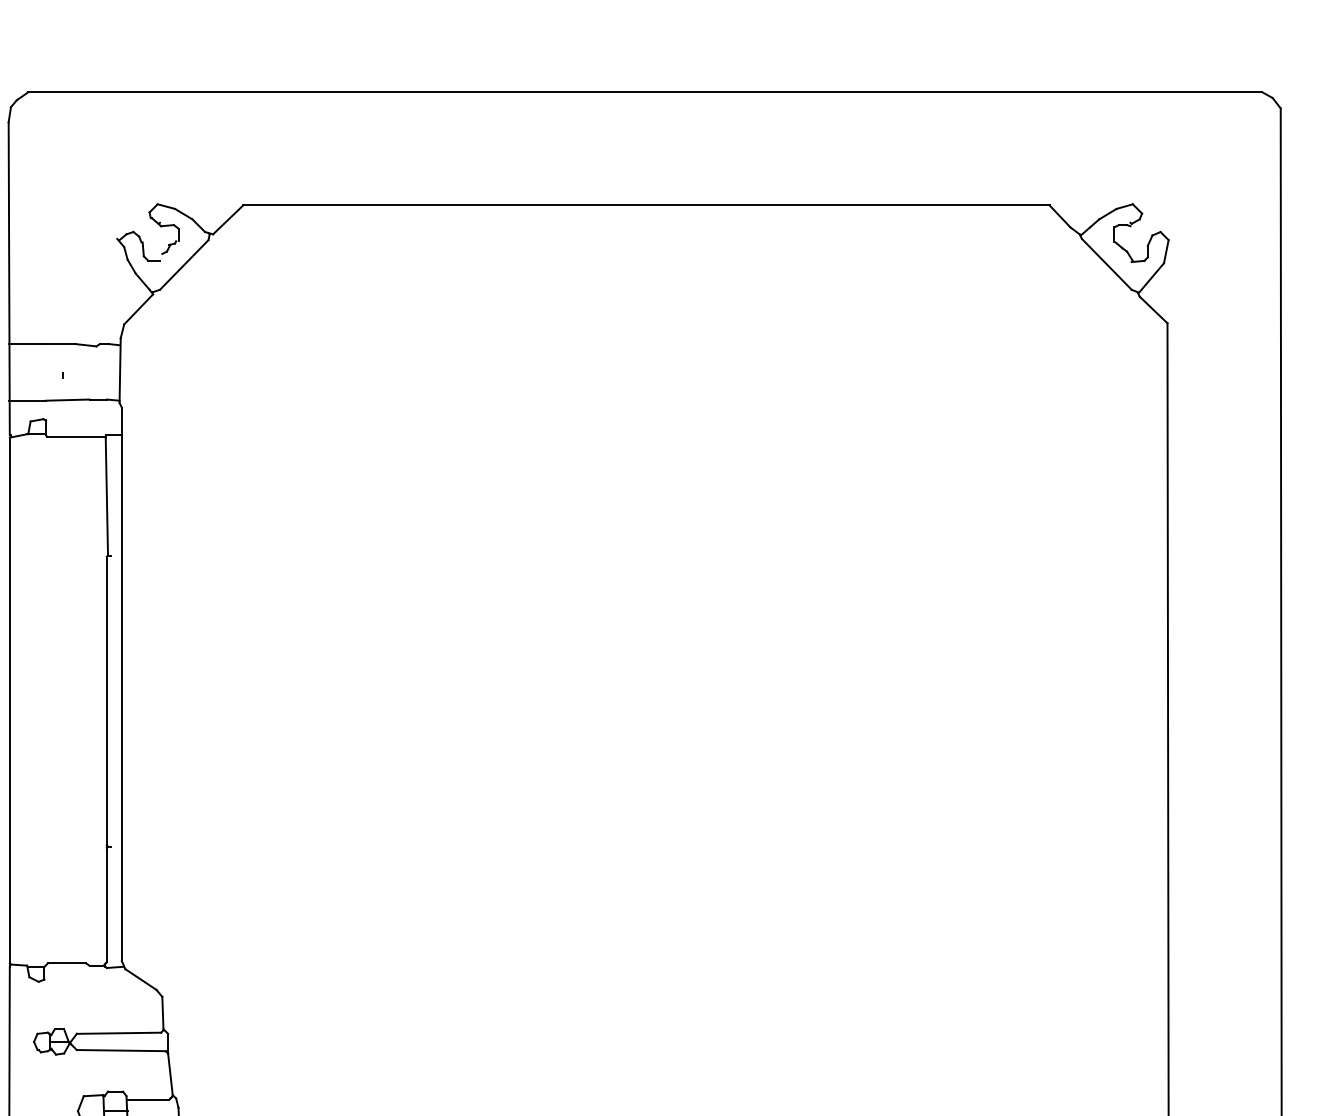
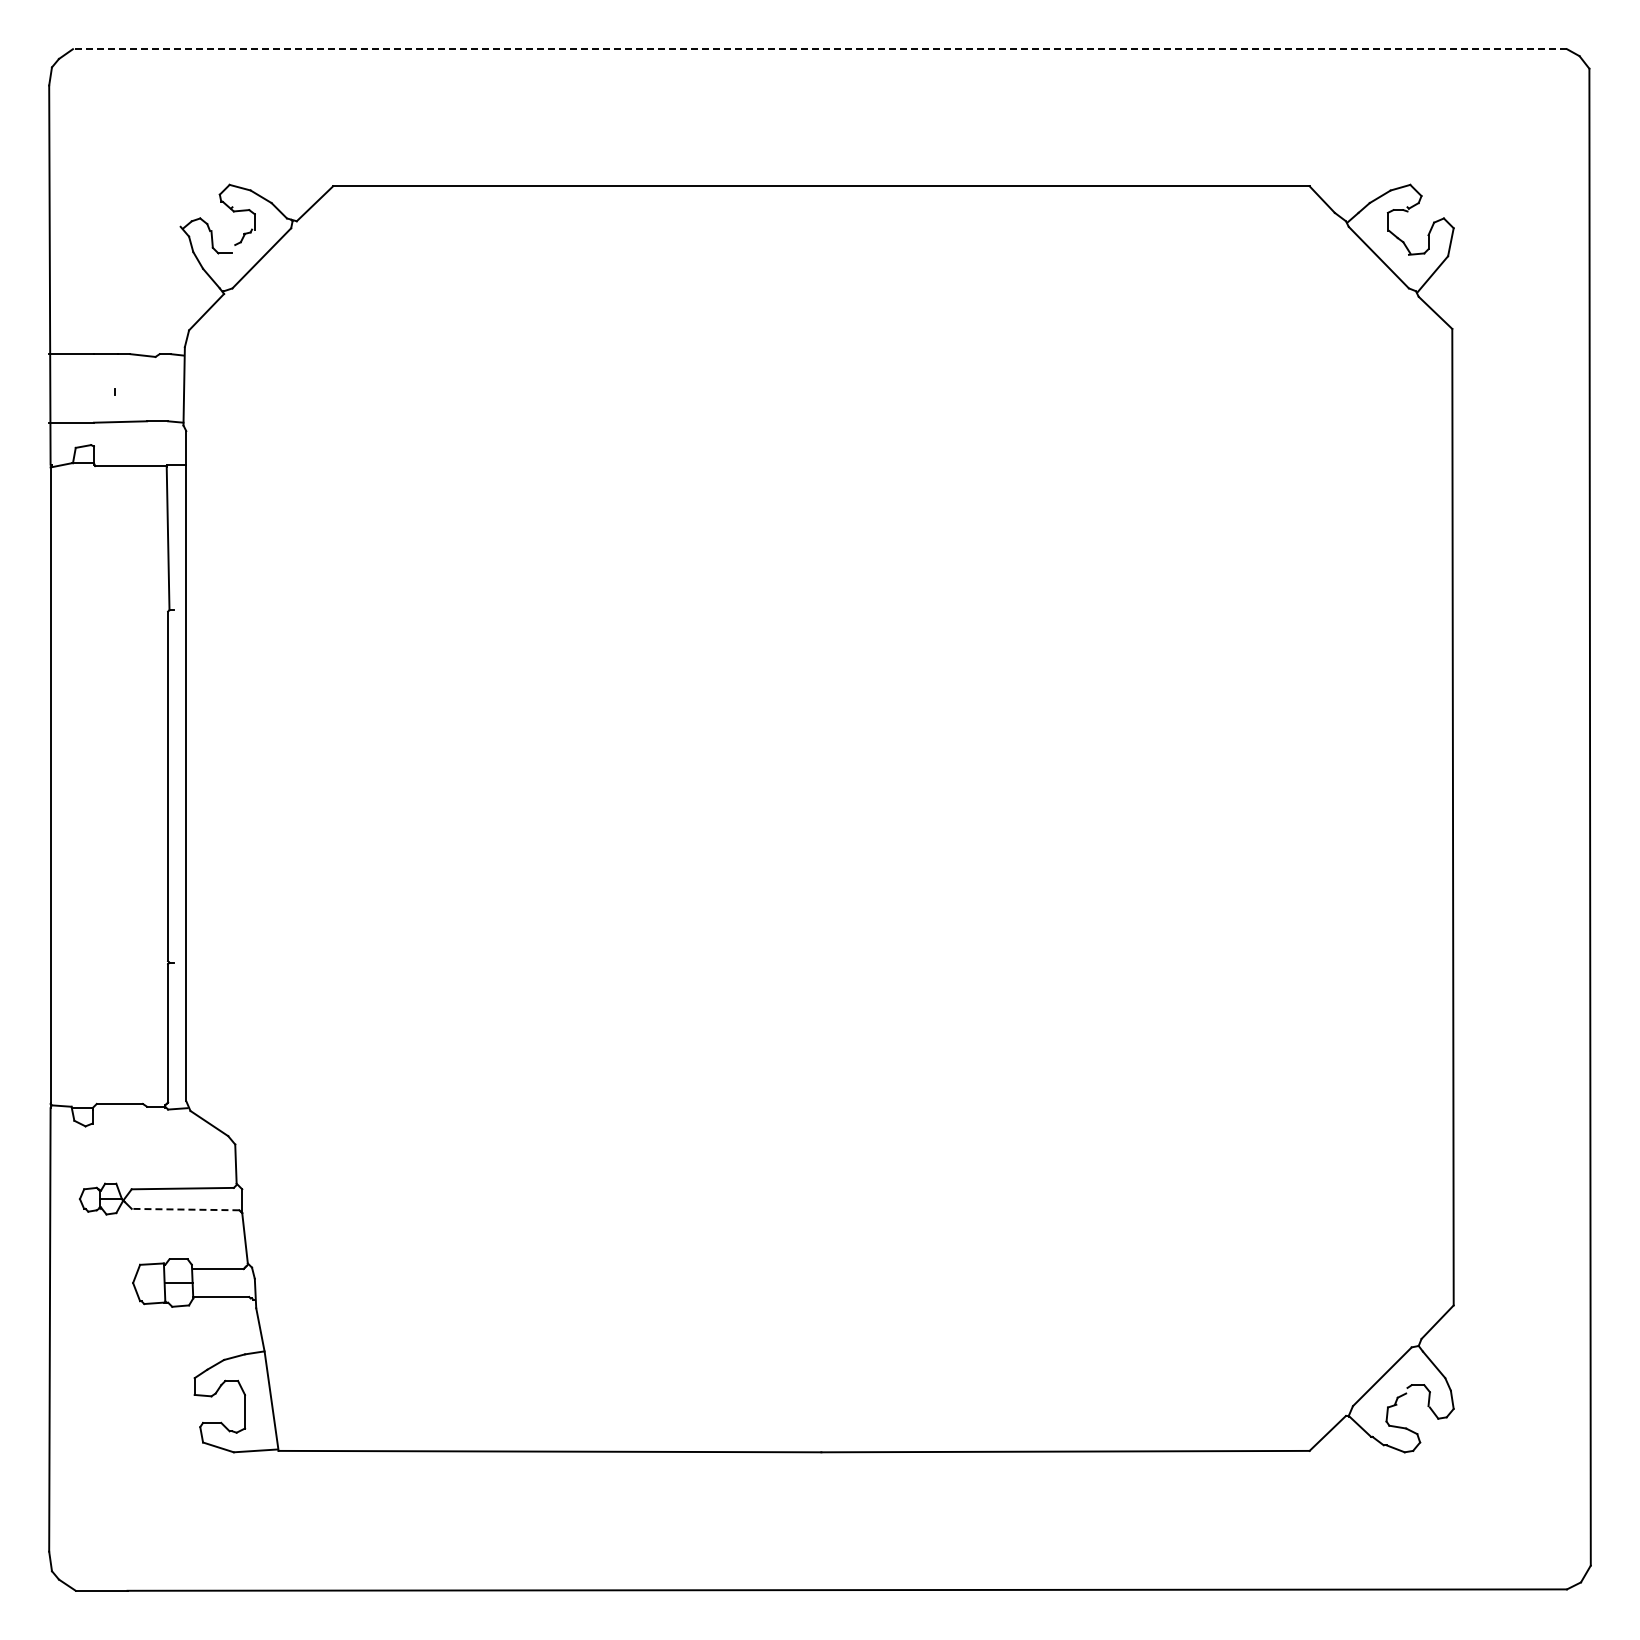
line: (644, 92) -> (819, 49), solid -> dashed
line: (121, 1050) -> (185, 1209), solid -> dashed

